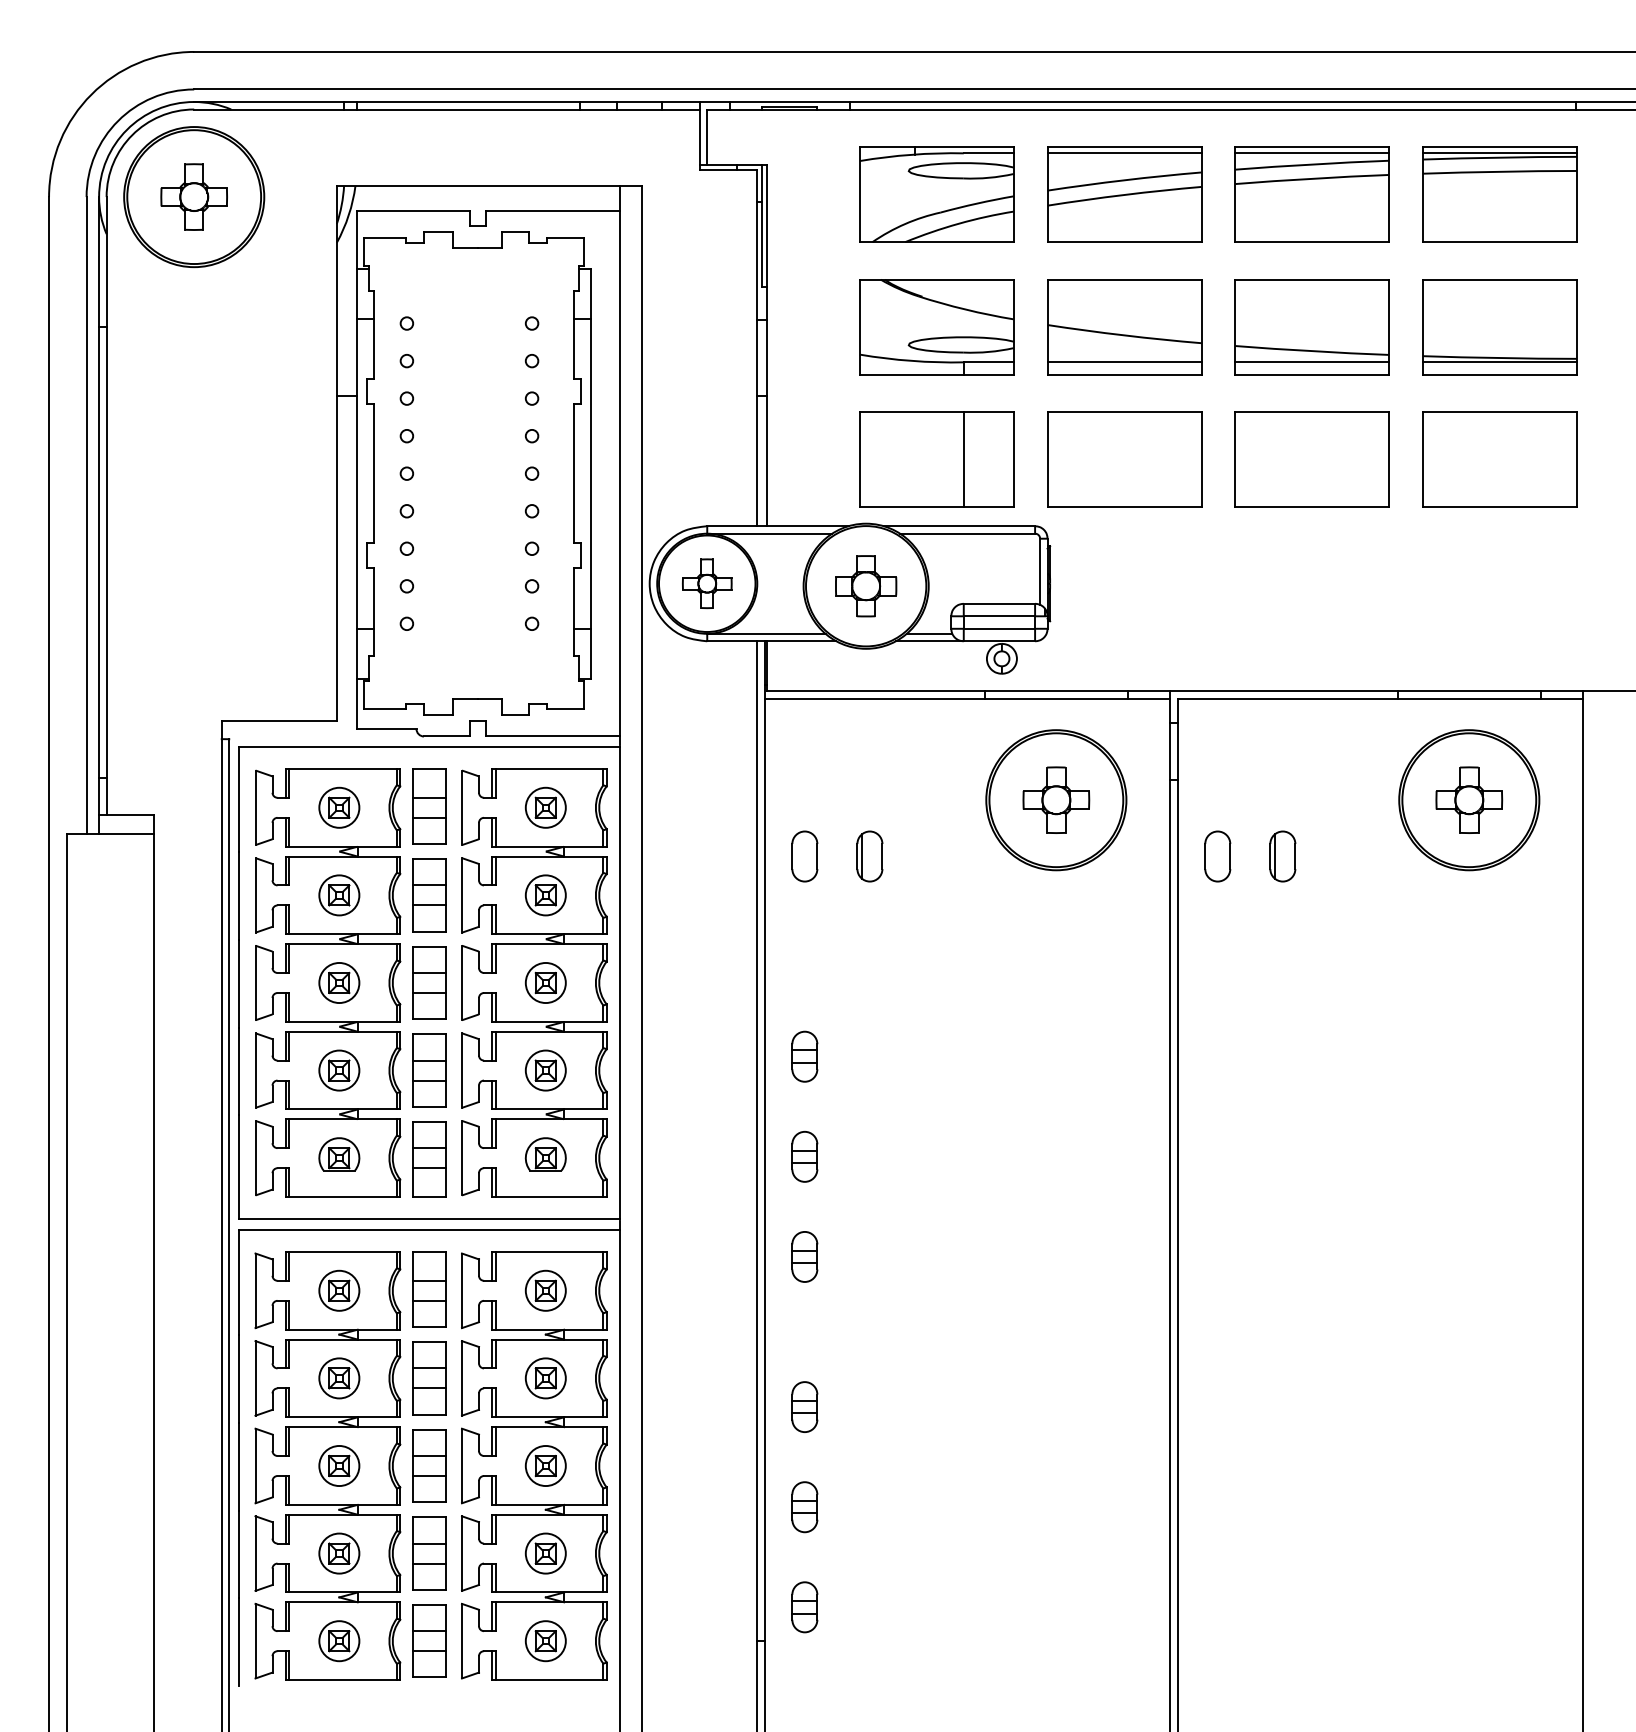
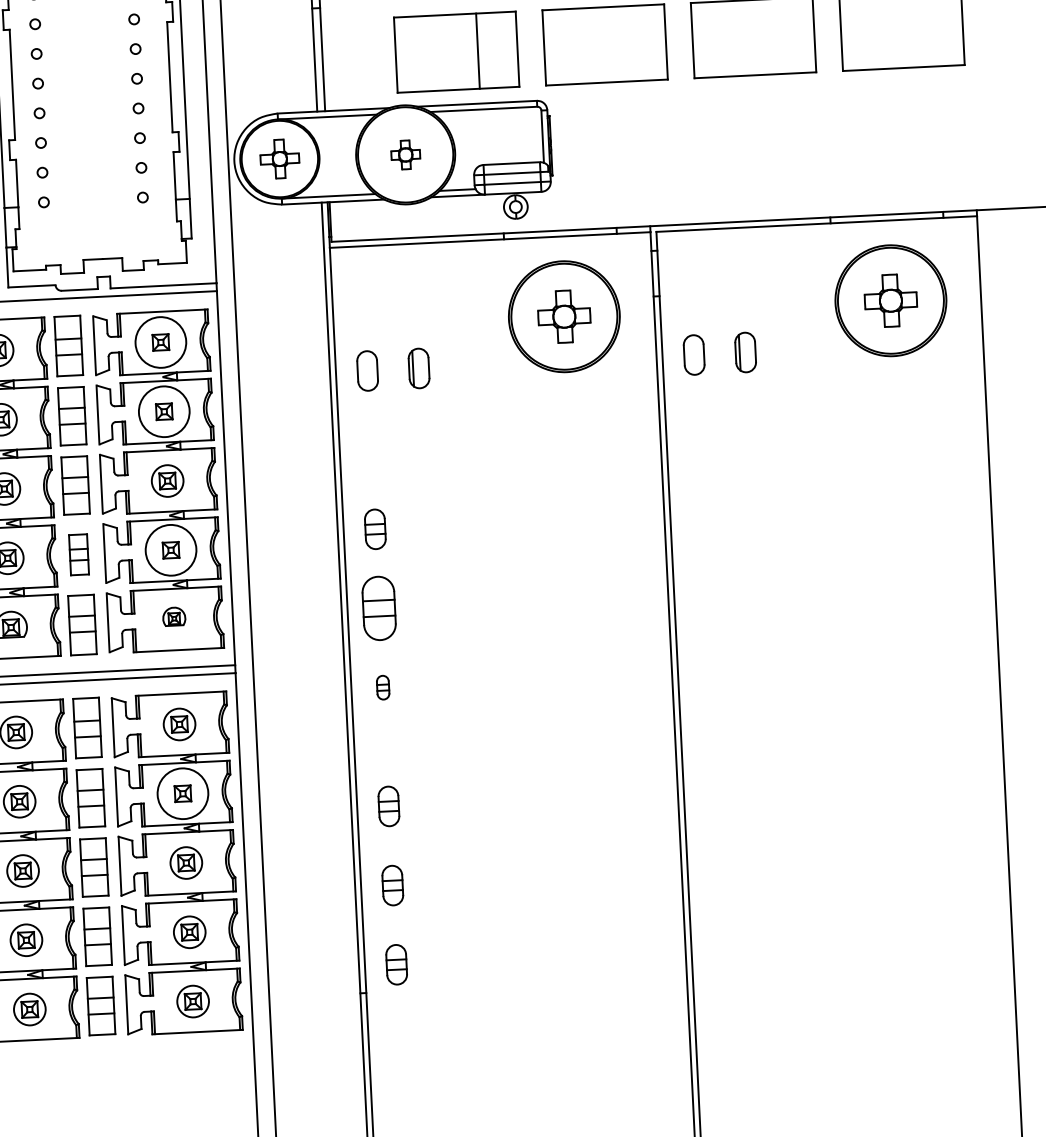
part: (866, 586) -> (405, 155), size x0.6
circle: (545, 807) -> (160, 342), size x1.6
circle: (545, 895) -> (164, 411), size x1.6
part: (429, 1070) -> (79, 554), size x0.7
circle: (545, 1070) -> (170, 550), size x1.6
part: (545, 1154) -> (174, 616), size x0.7
part: (804, 1156) -> (378, 608), size x1.6
part: (804, 1256) -> (382, 687), size x0.6
circle: (545, 1378) -> (182, 793), size x1.6

